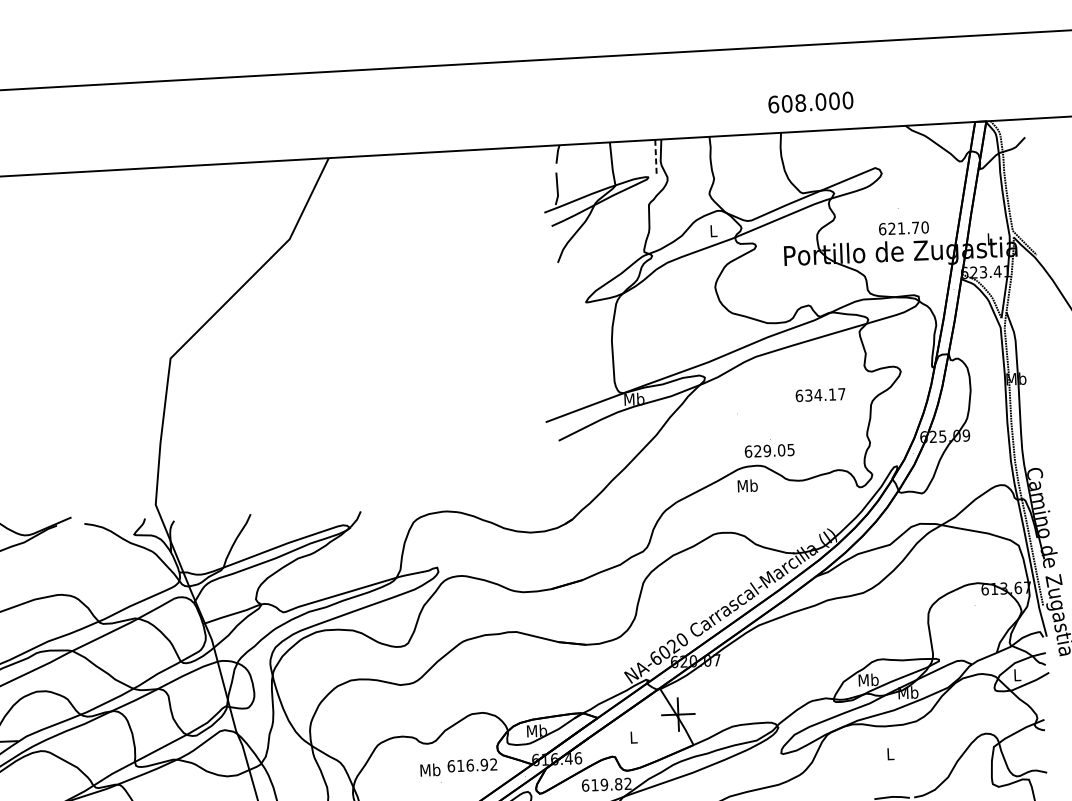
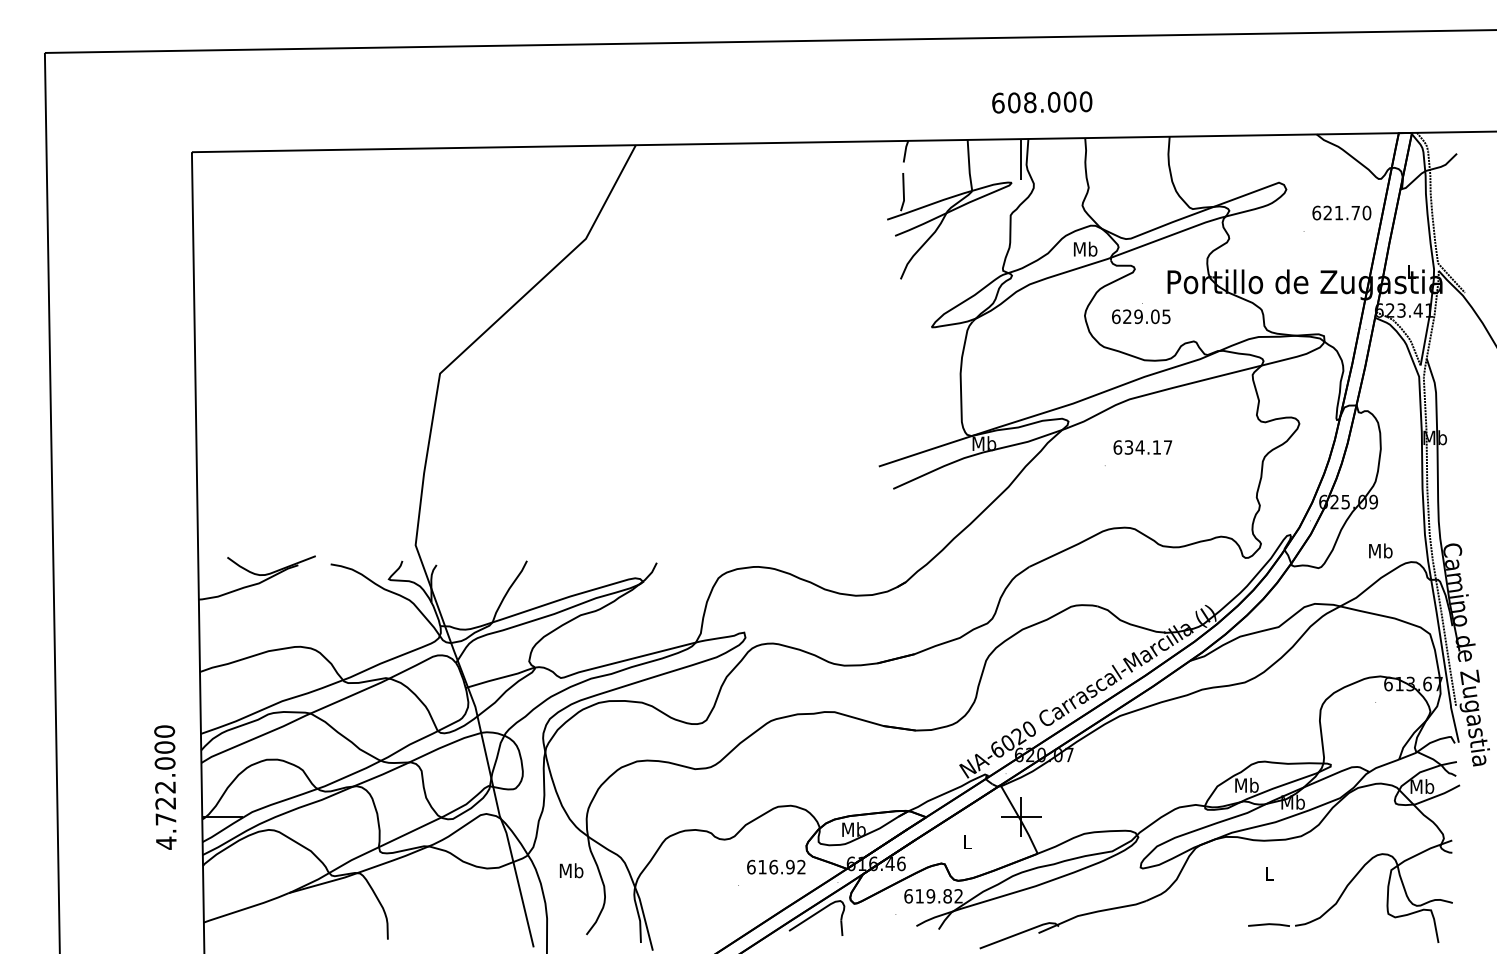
text: (811, 102) -> (1042, 102), moved
line: (656, 157) -> (1021, 159), dashed -> solid
text: (903, 227) -> (1341, 212), moved
text: (713, 230) -> (1085, 248), L -> Mb
text: (820, 395) -> (1142, 447), moved
text: (769, 448) -> (1141, 313), moved
text: (747, 485) -> (1380, 550), moved
text: (1017, 675) -> (1422, 786), L -> Mb
text: (430, 769) -> (571, 870), moved

